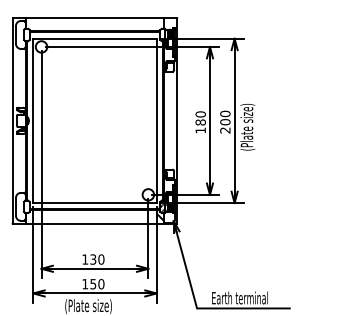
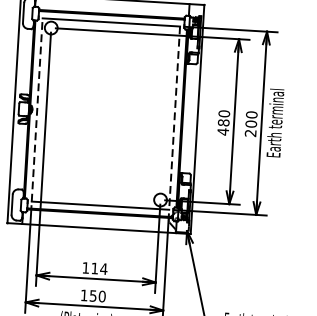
text: (247, 119) -> (276, 122), (Plate size) -> Earth terminal
line: (33, 120) -> (37, 109), solid -> dashed
line: (156, 121) -> (174, 118), solid -> dashed
text: (200, 130) -> (222, 131), 180 -> 480
text: (97, 259) -> (99, 268), 130 -> 114

